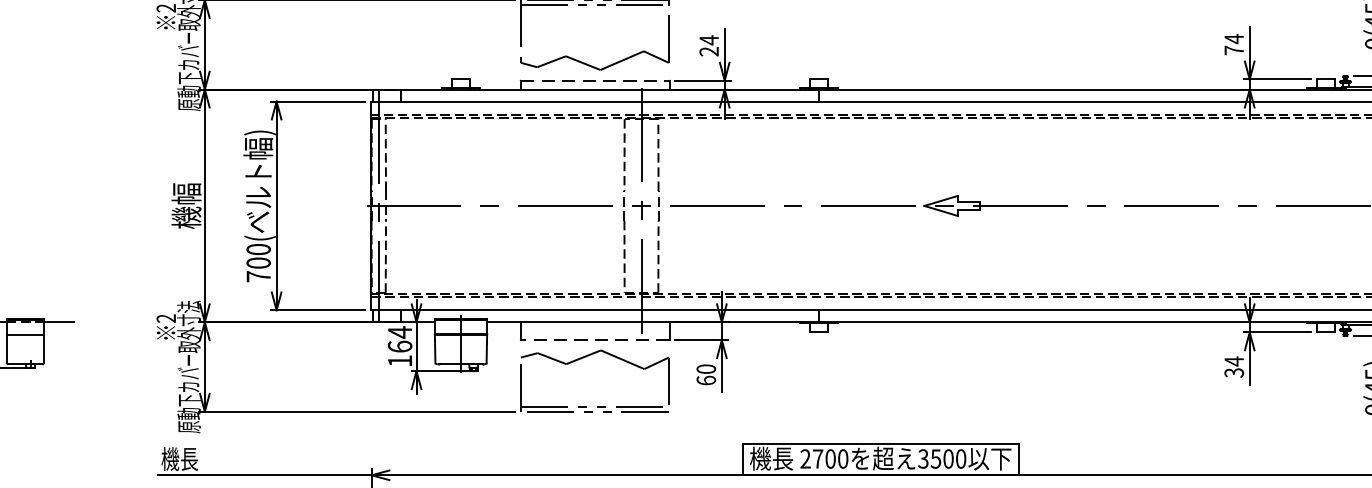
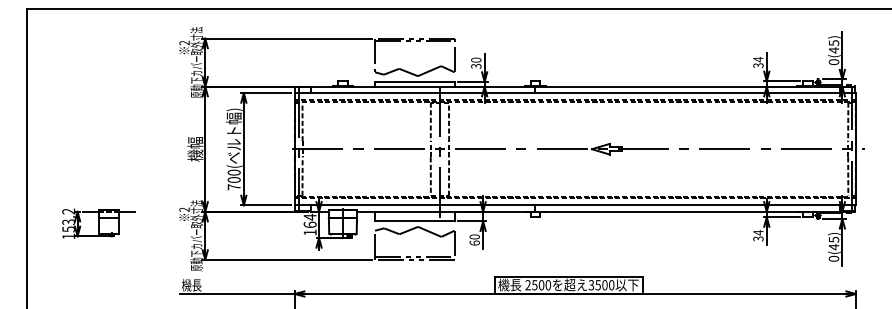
text: (709, 44) -> (476, 62), 24 -> 30
text: (1234, 50) -> (758, 65), 74 -> 34
line: (596, 79) -> (415, 81), dashed -> solid
line: (596, 340) -> (415, 221), dashed -> solid
text: (817, 459) -> (534, 285), 2700 -> 2500

